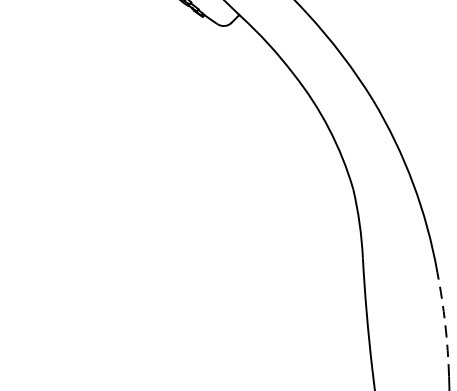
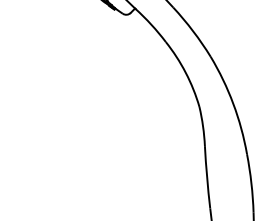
arc: (445, 324) -> (251, 183), dashed -> solid

